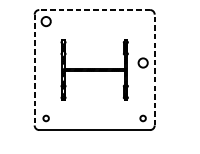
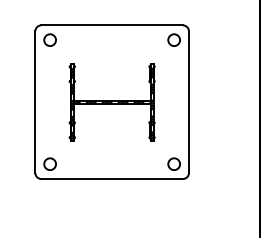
line: (94, 10) -> (112, 25), dashed -> solid
circle: (142, 62) -> (173, 39), moved
line: (34, 70) -> (35, 102), dashed -> solid
line: (154, 70) -> (188, 102), dashed -> solid
circle: (45, 117) -> (49, 163), size x1.67
circle: (142, 117) -> (173, 163), size x1.67

